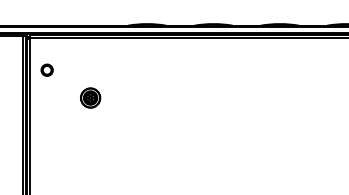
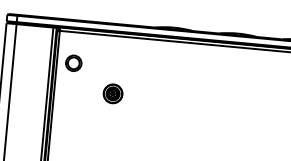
part: (46, 69) -> (73, 62), size x1.4

